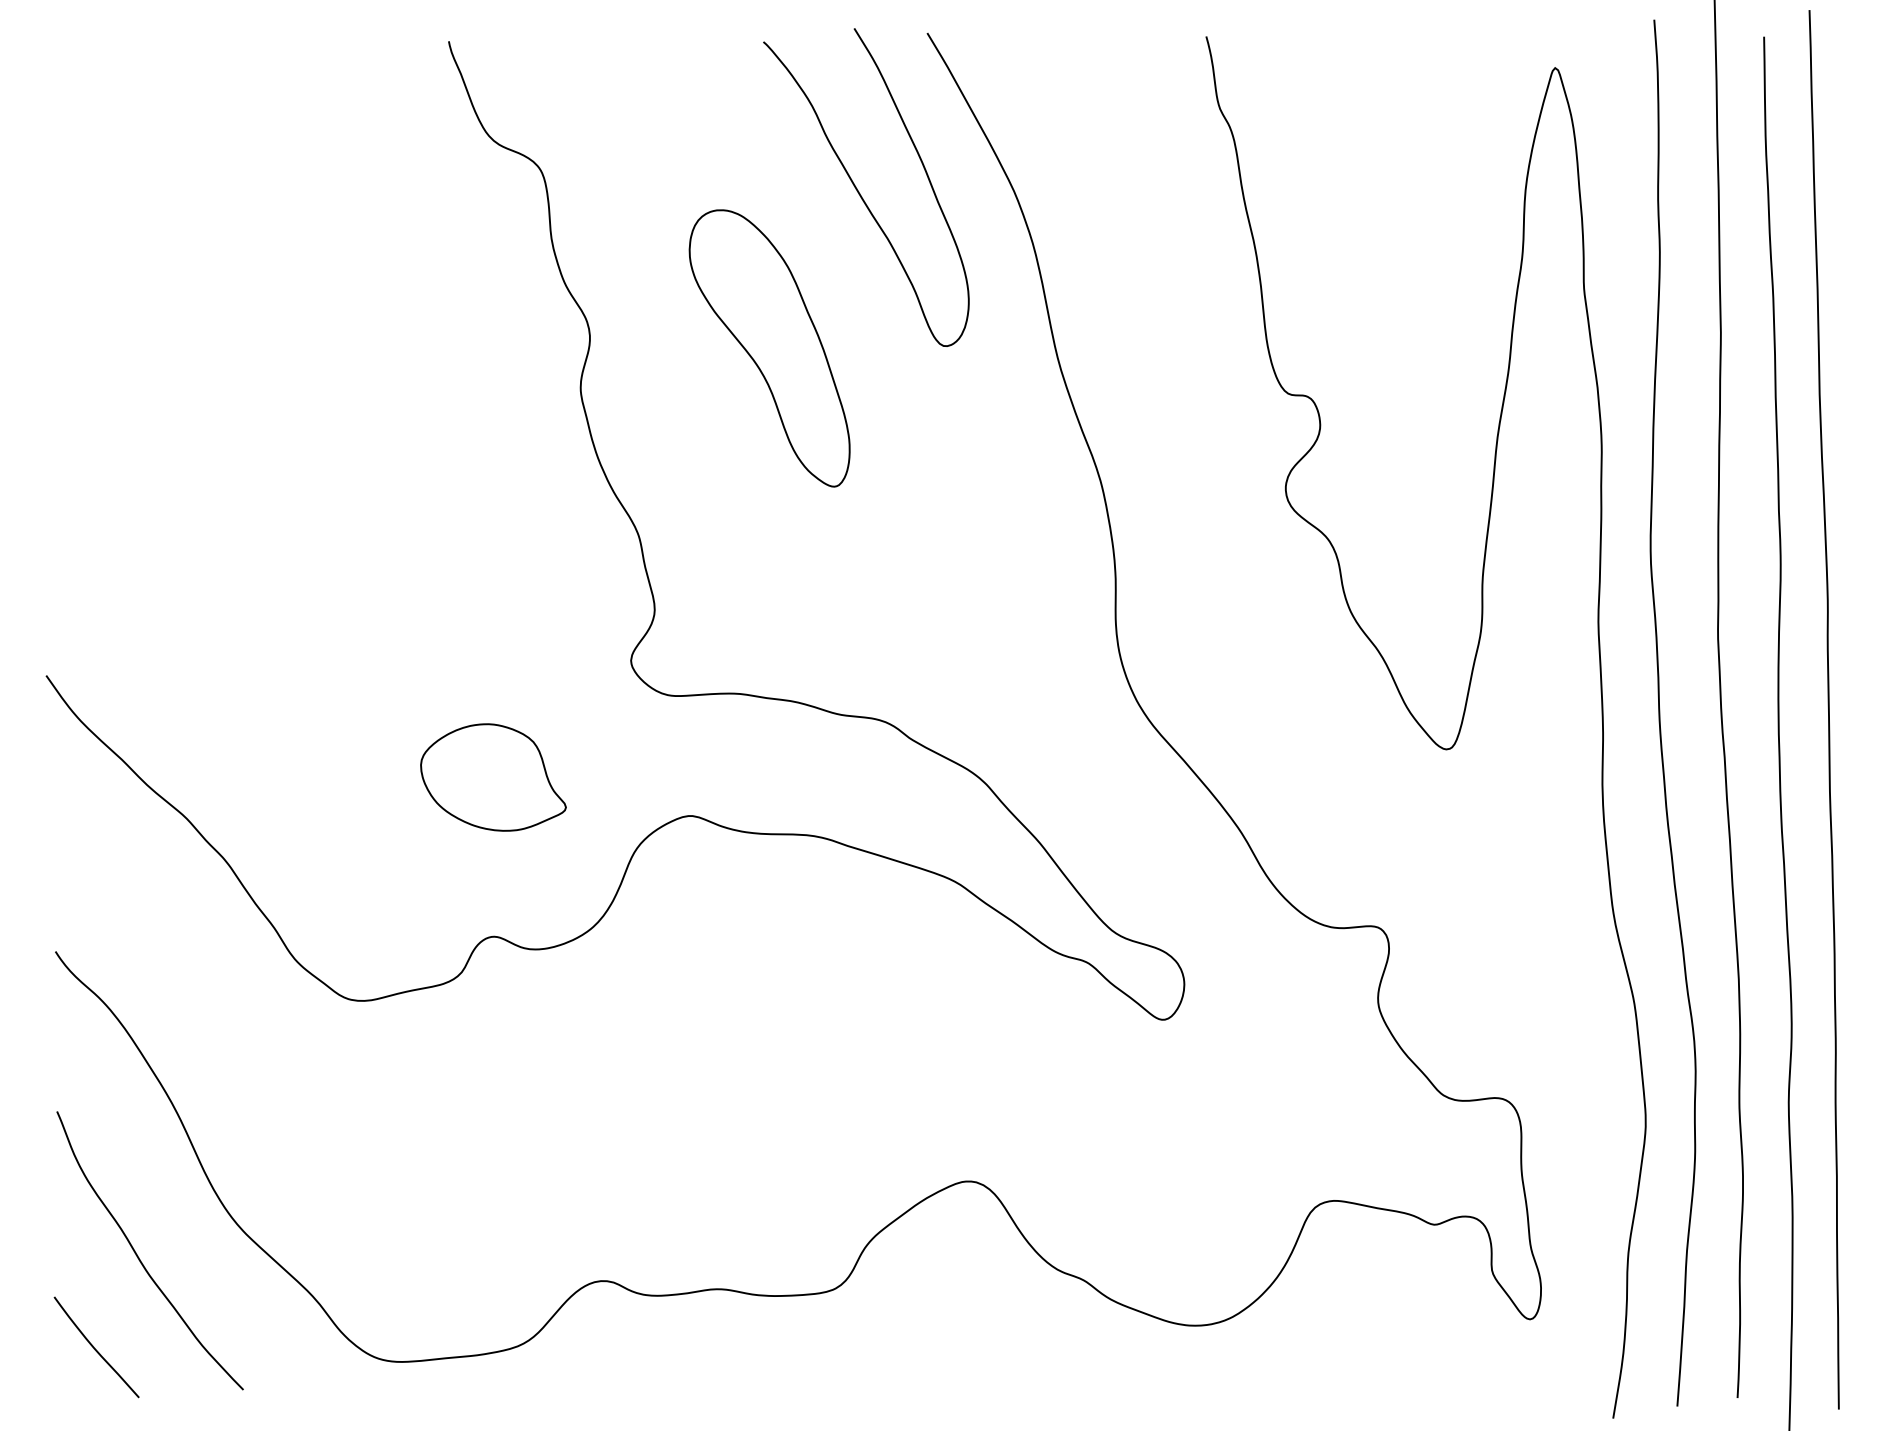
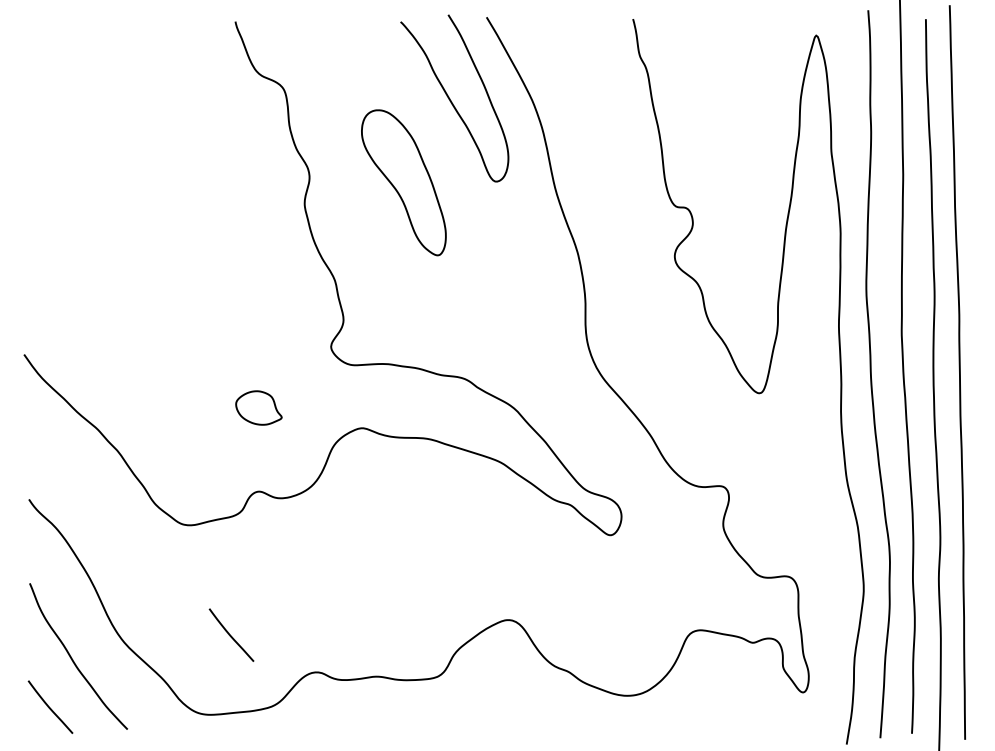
part: (492, 776) -> (258, 407), size x0.6
curve: (439, 1208) -> (230, 634), added

